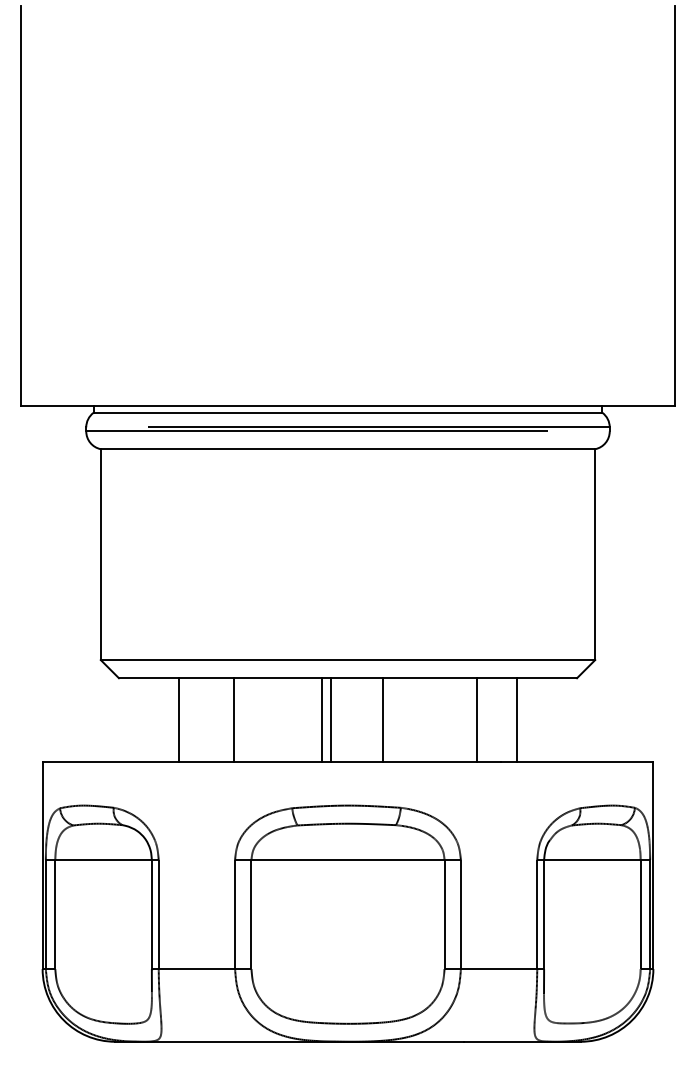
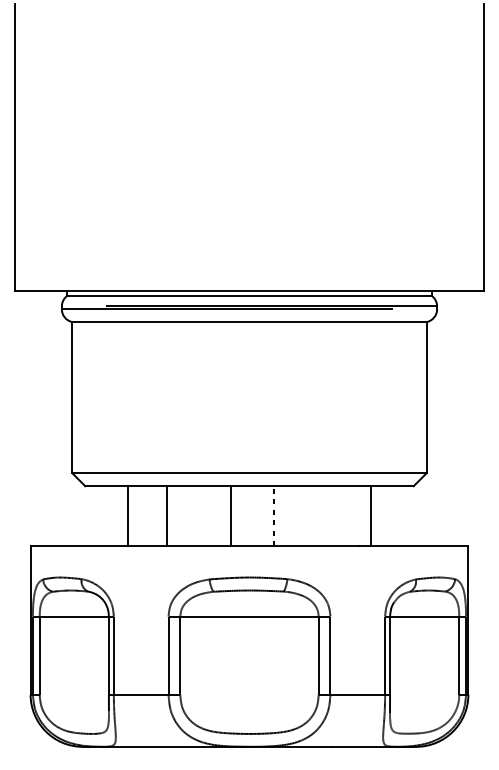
line: (331, 719) -> (237, 515), removed
line: (476, 719) -> (341, 515), removed
line: (382, 720) -> (274, 516), solid -> dashed

